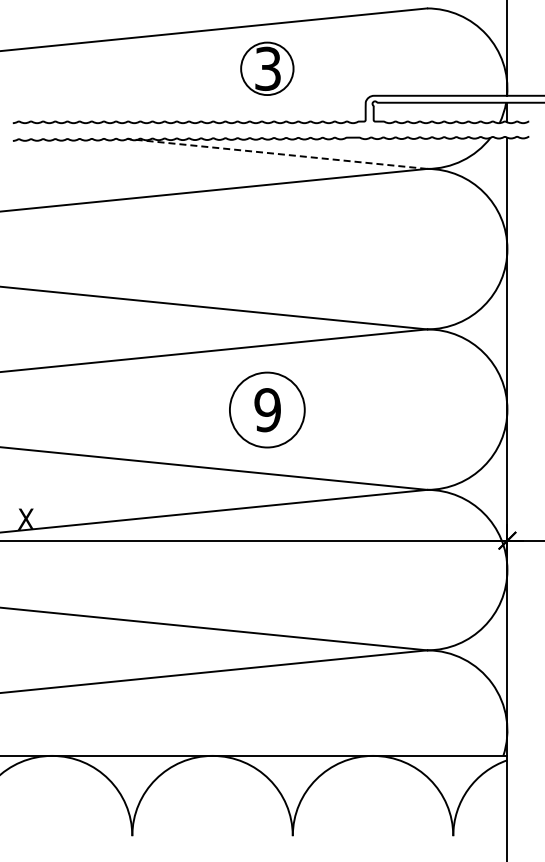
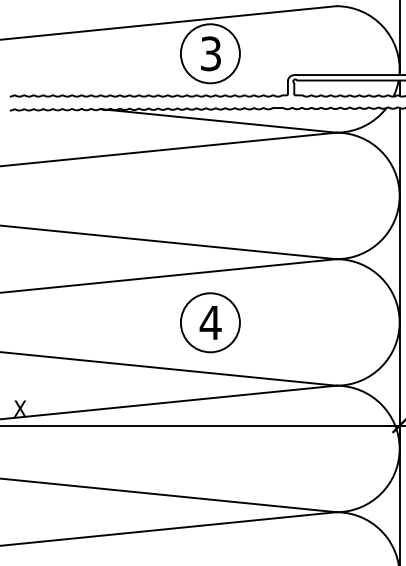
circle: (266, 68) -> (209, 53), size x1.43
line: (277, 153) -> (218, 120), dashed -> solid
text: (267, 410) -> (210, 323), 9 -> 4

